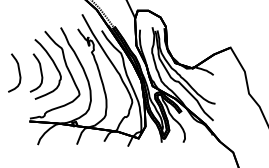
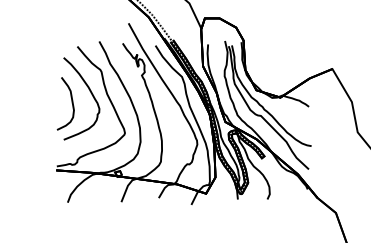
curve: (18, 72) -> (41, 103), removed

